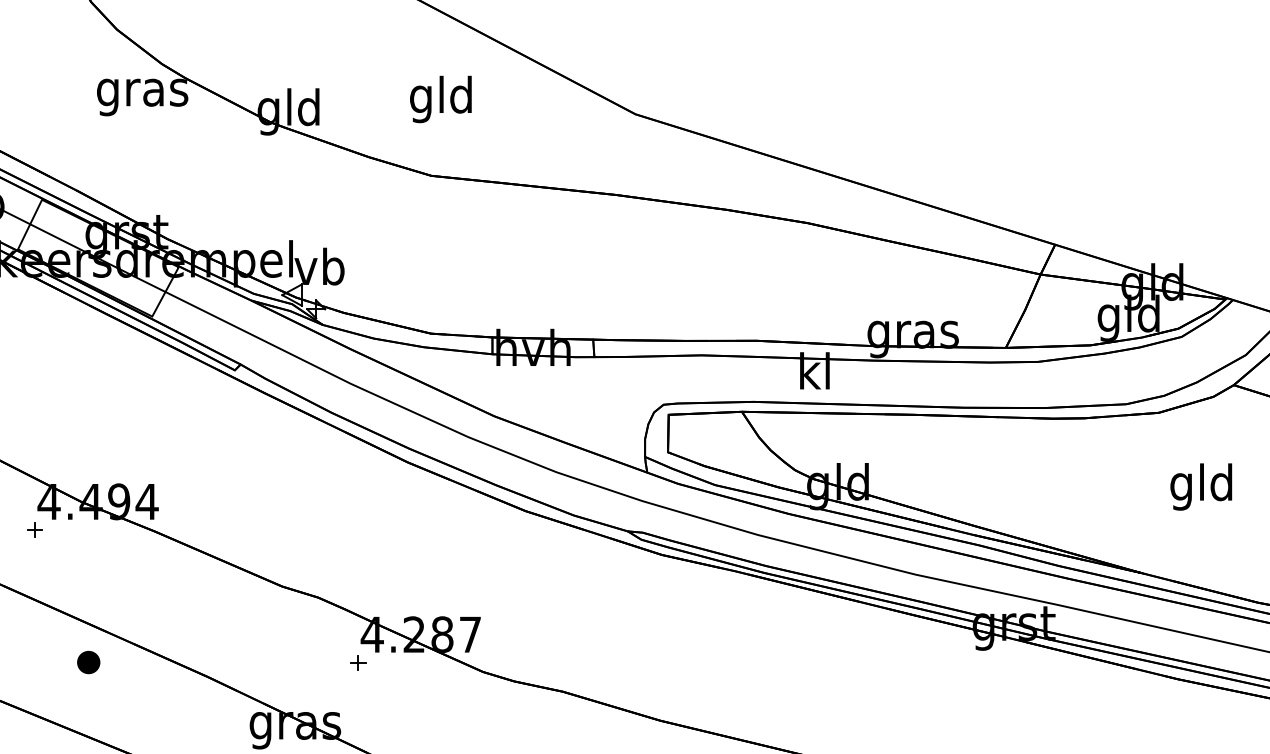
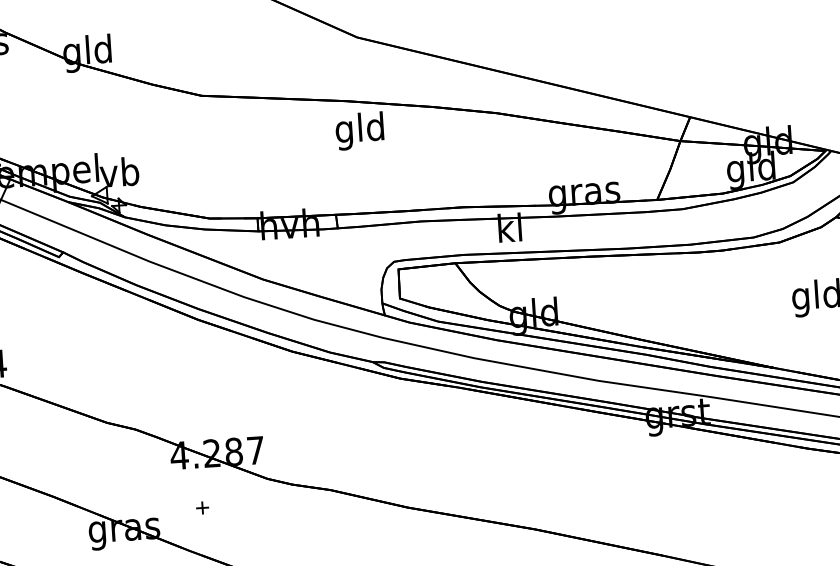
text: (440, 99) -> (359, 131), moved
part: (358, 662) -> (202, 507), moved

